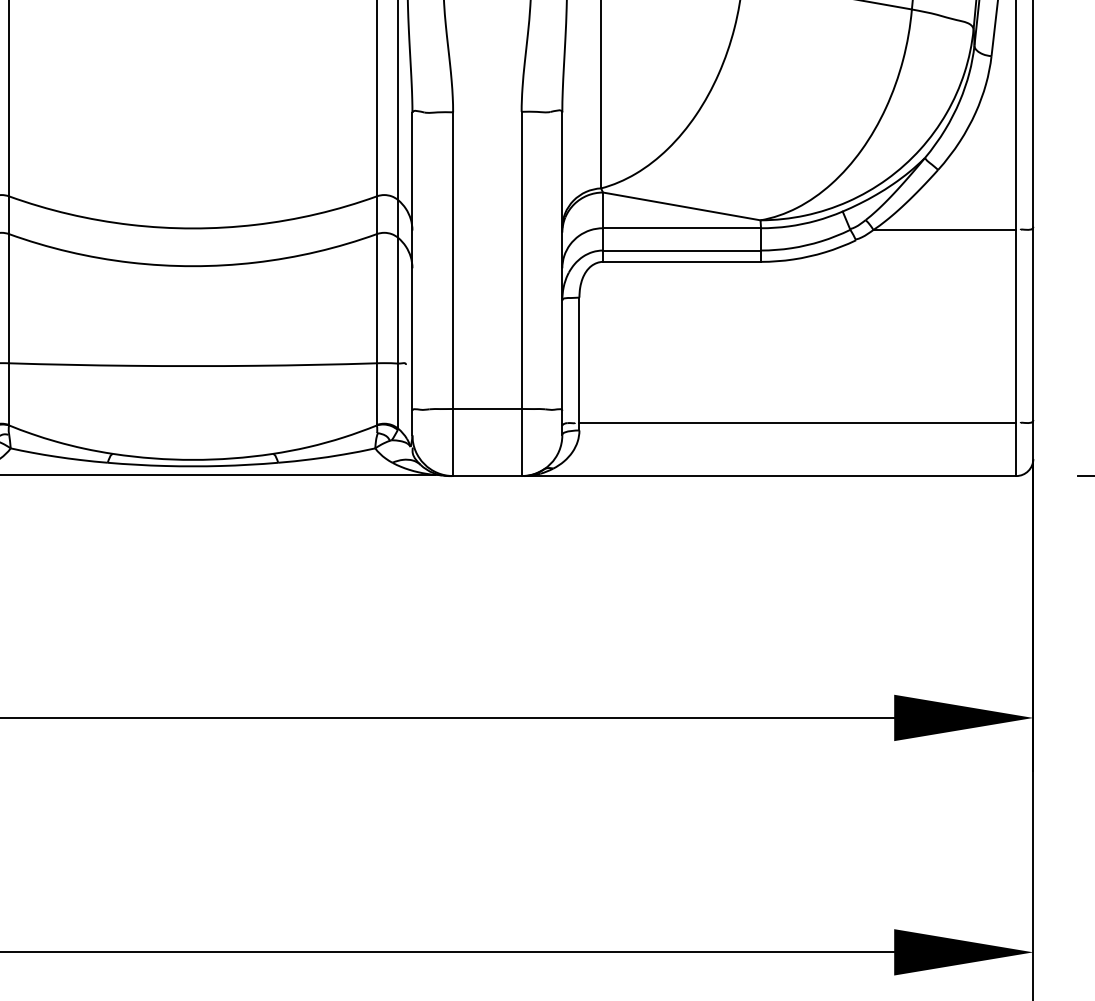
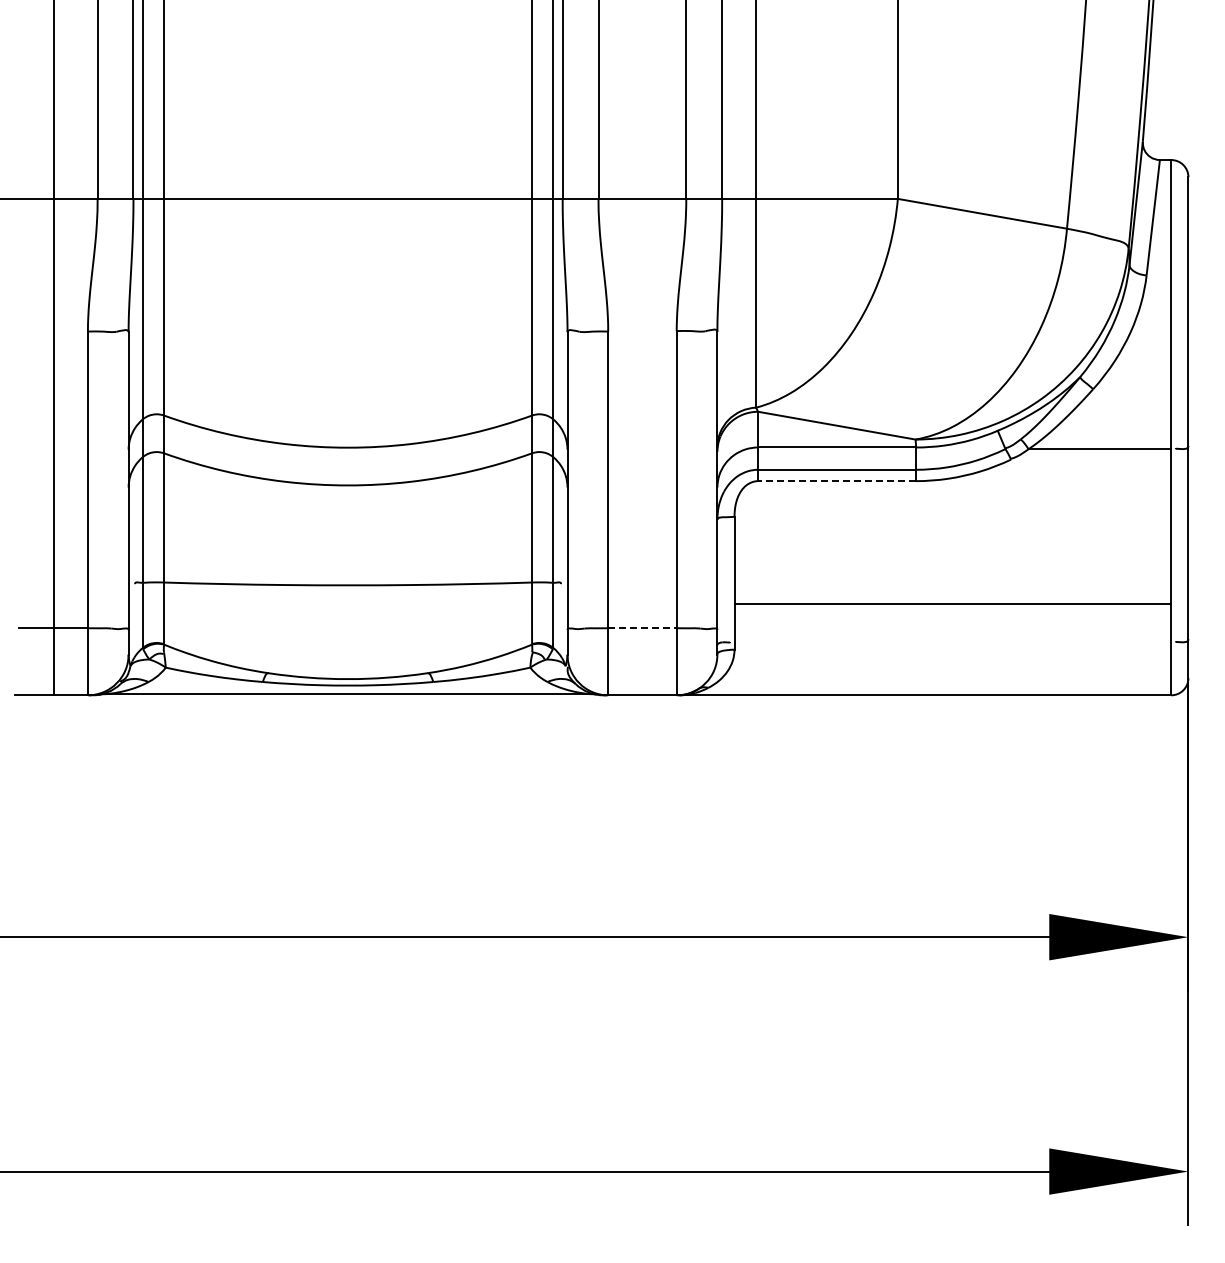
line: (681, 262) -> (836, 481), solid -> dashed
line: (487, 409) -> (642, 628), solid -> dashed
line: (797, 423) -> (952, 604), moved

